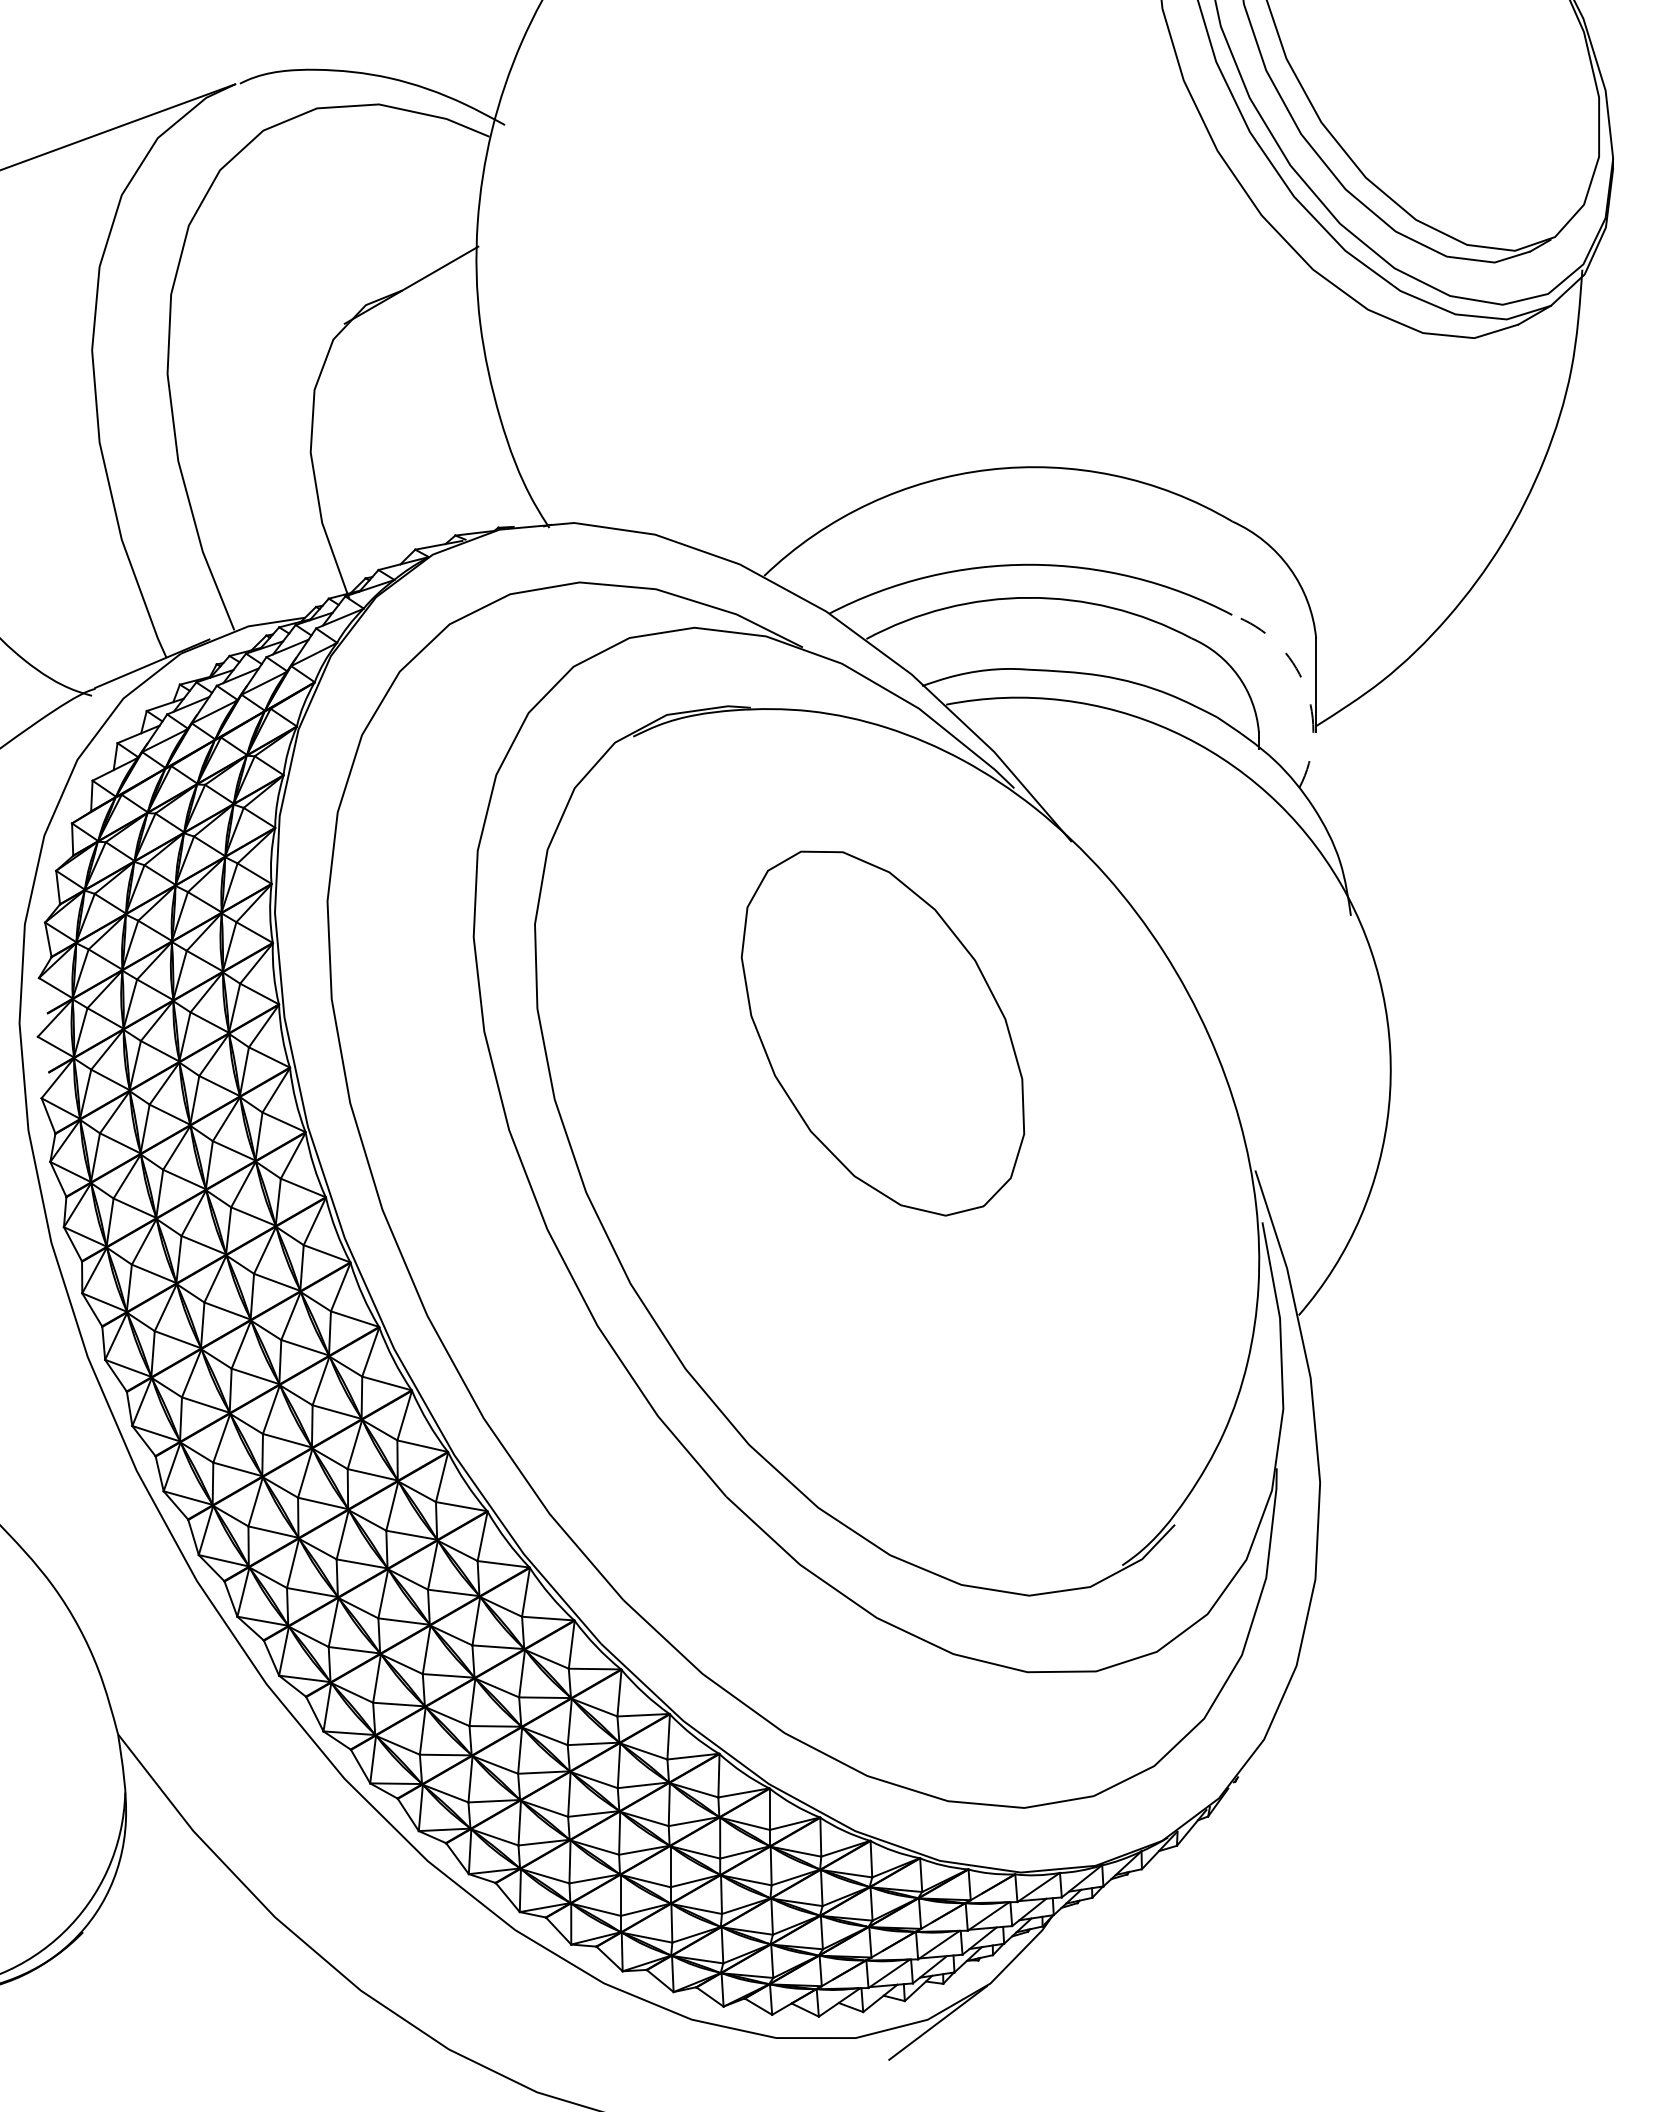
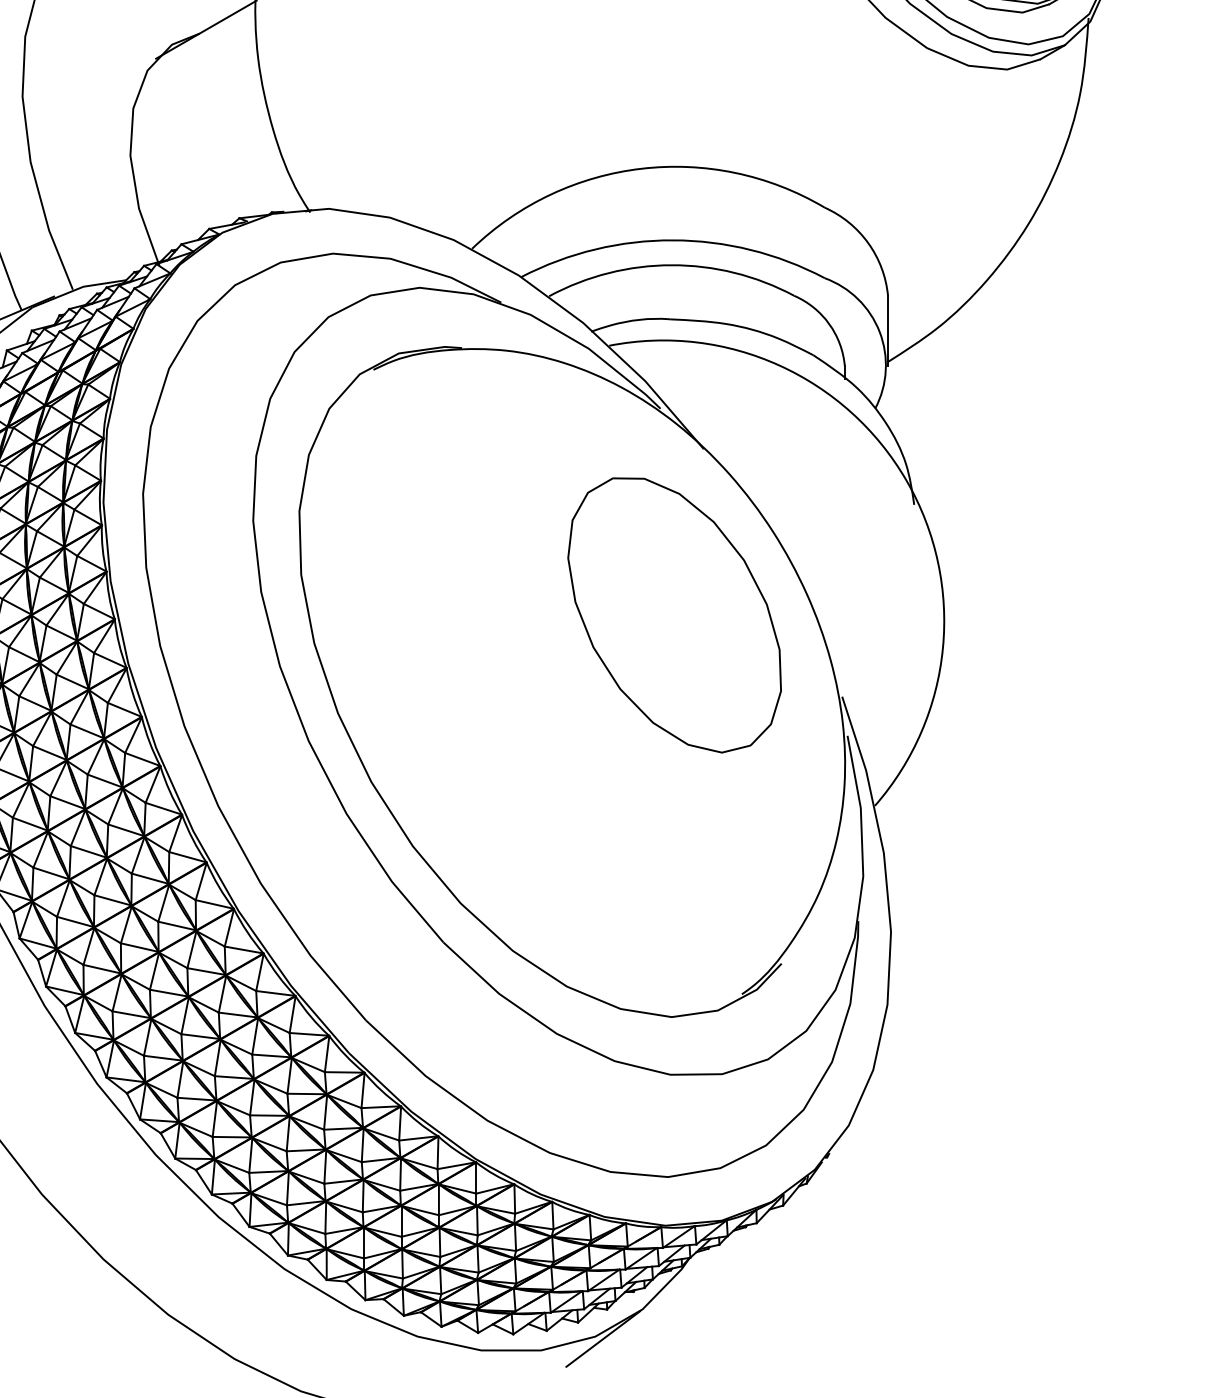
arc: (1305, 686) -> (879, 332), dashed -> solid
part: (882, 1033) -> (674, 615), moved

